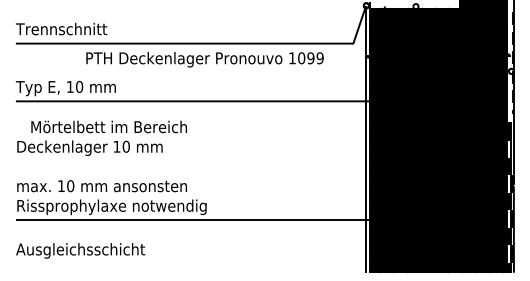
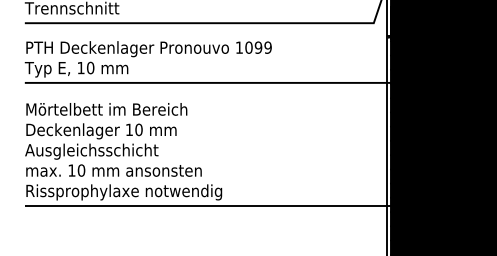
text: (204, 59) -> (148, 48), moved
text: (108, 126) -> (106, 108), moved
text: (80, 250) -> (91, 151), moved

